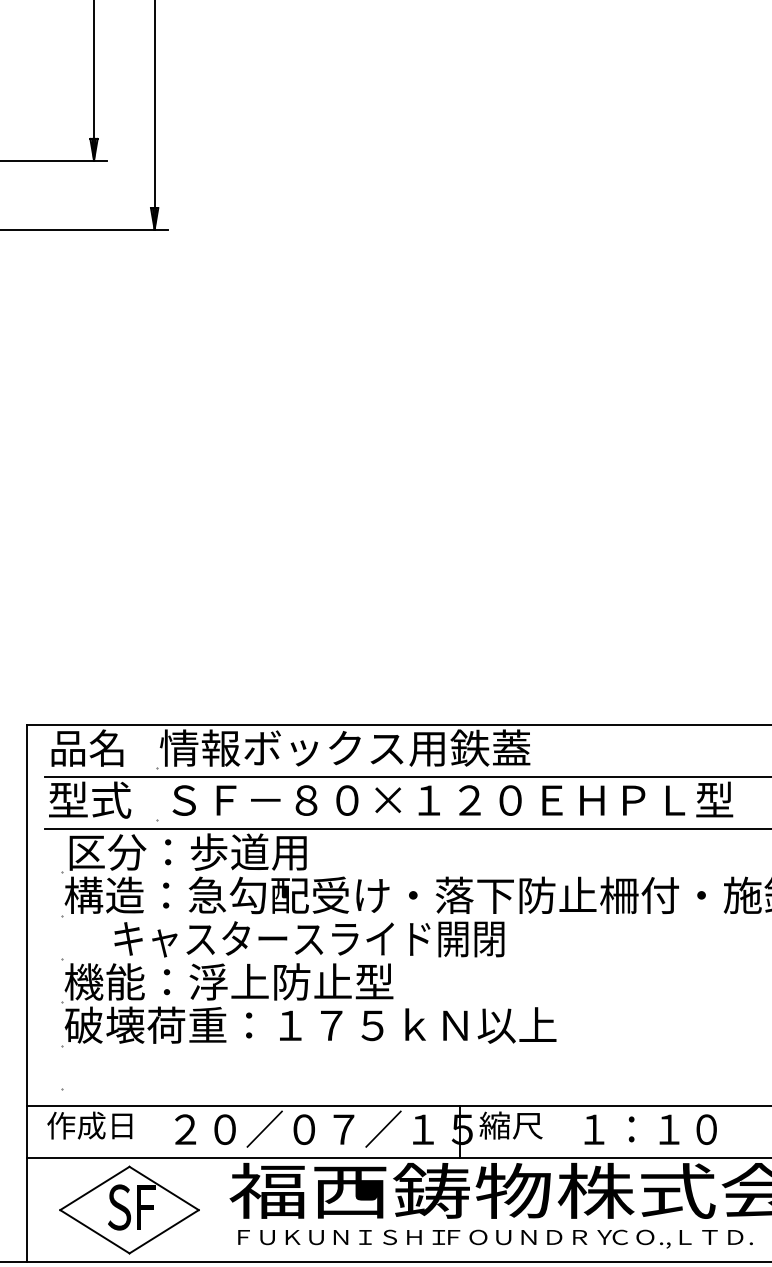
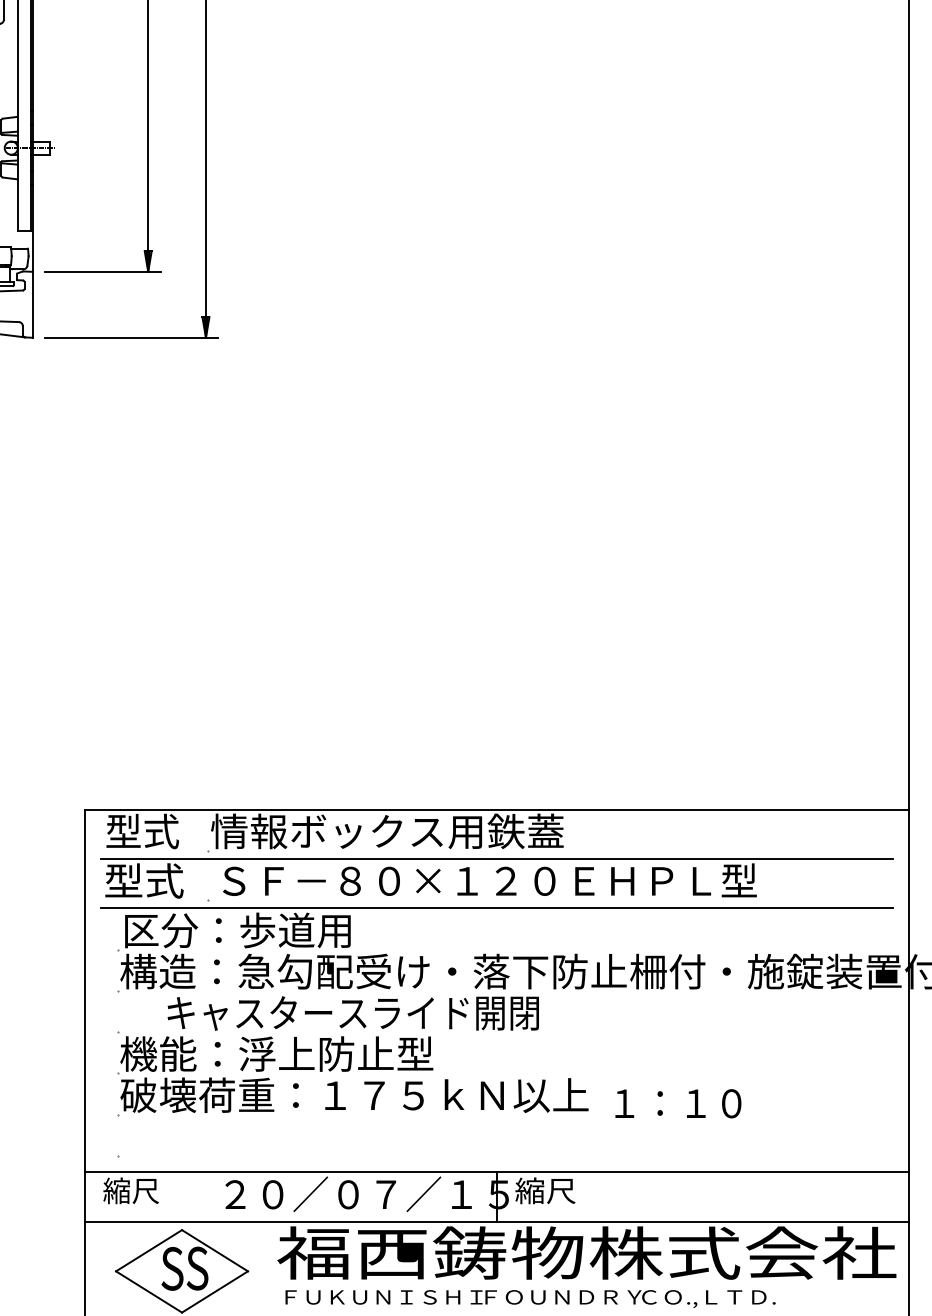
text: (88, 748) -> (142, 831), 品名 -> 型式
text: (89, 1125) -> (143, 1190), 作成日 -> 縮尺
text: (650, 1129) -> (678, 1103), moved
text: (145, 1207) -> (197, 1268), F -> S

